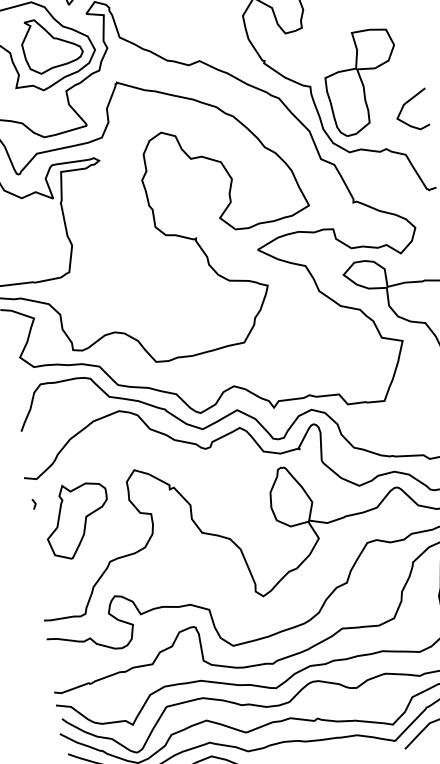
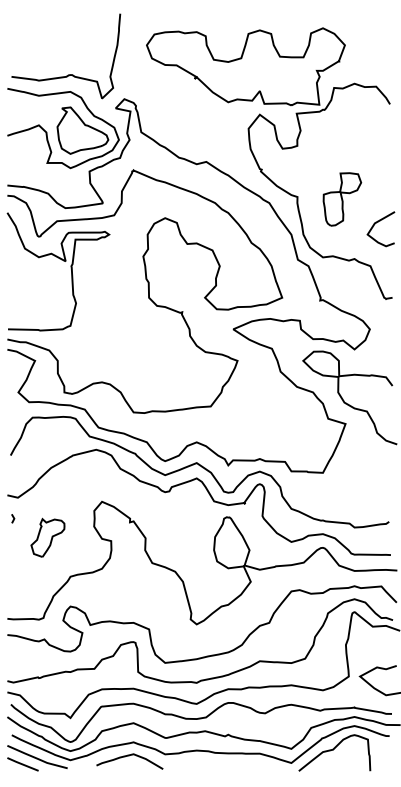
part: (362, 82) -> (342, 199), size x0.6
part: (77, 520) -> (47, 537), size x0.6

